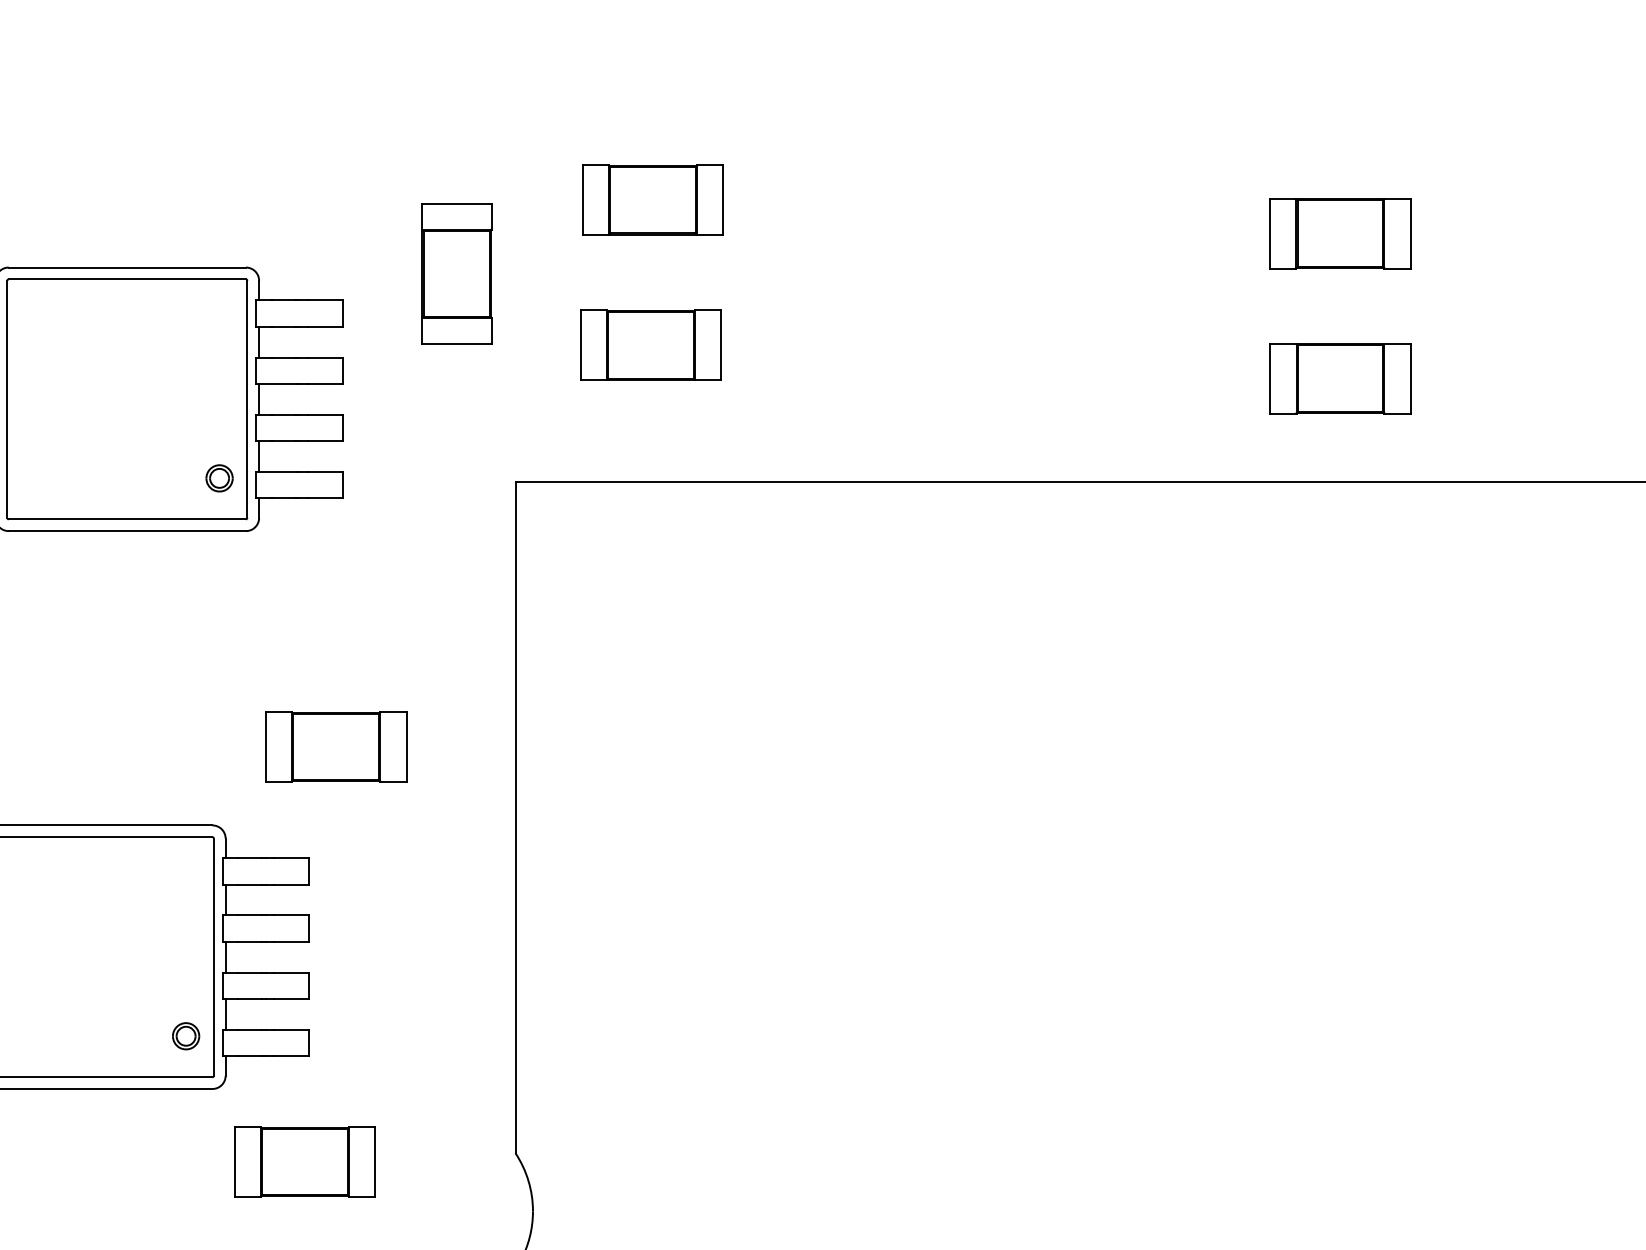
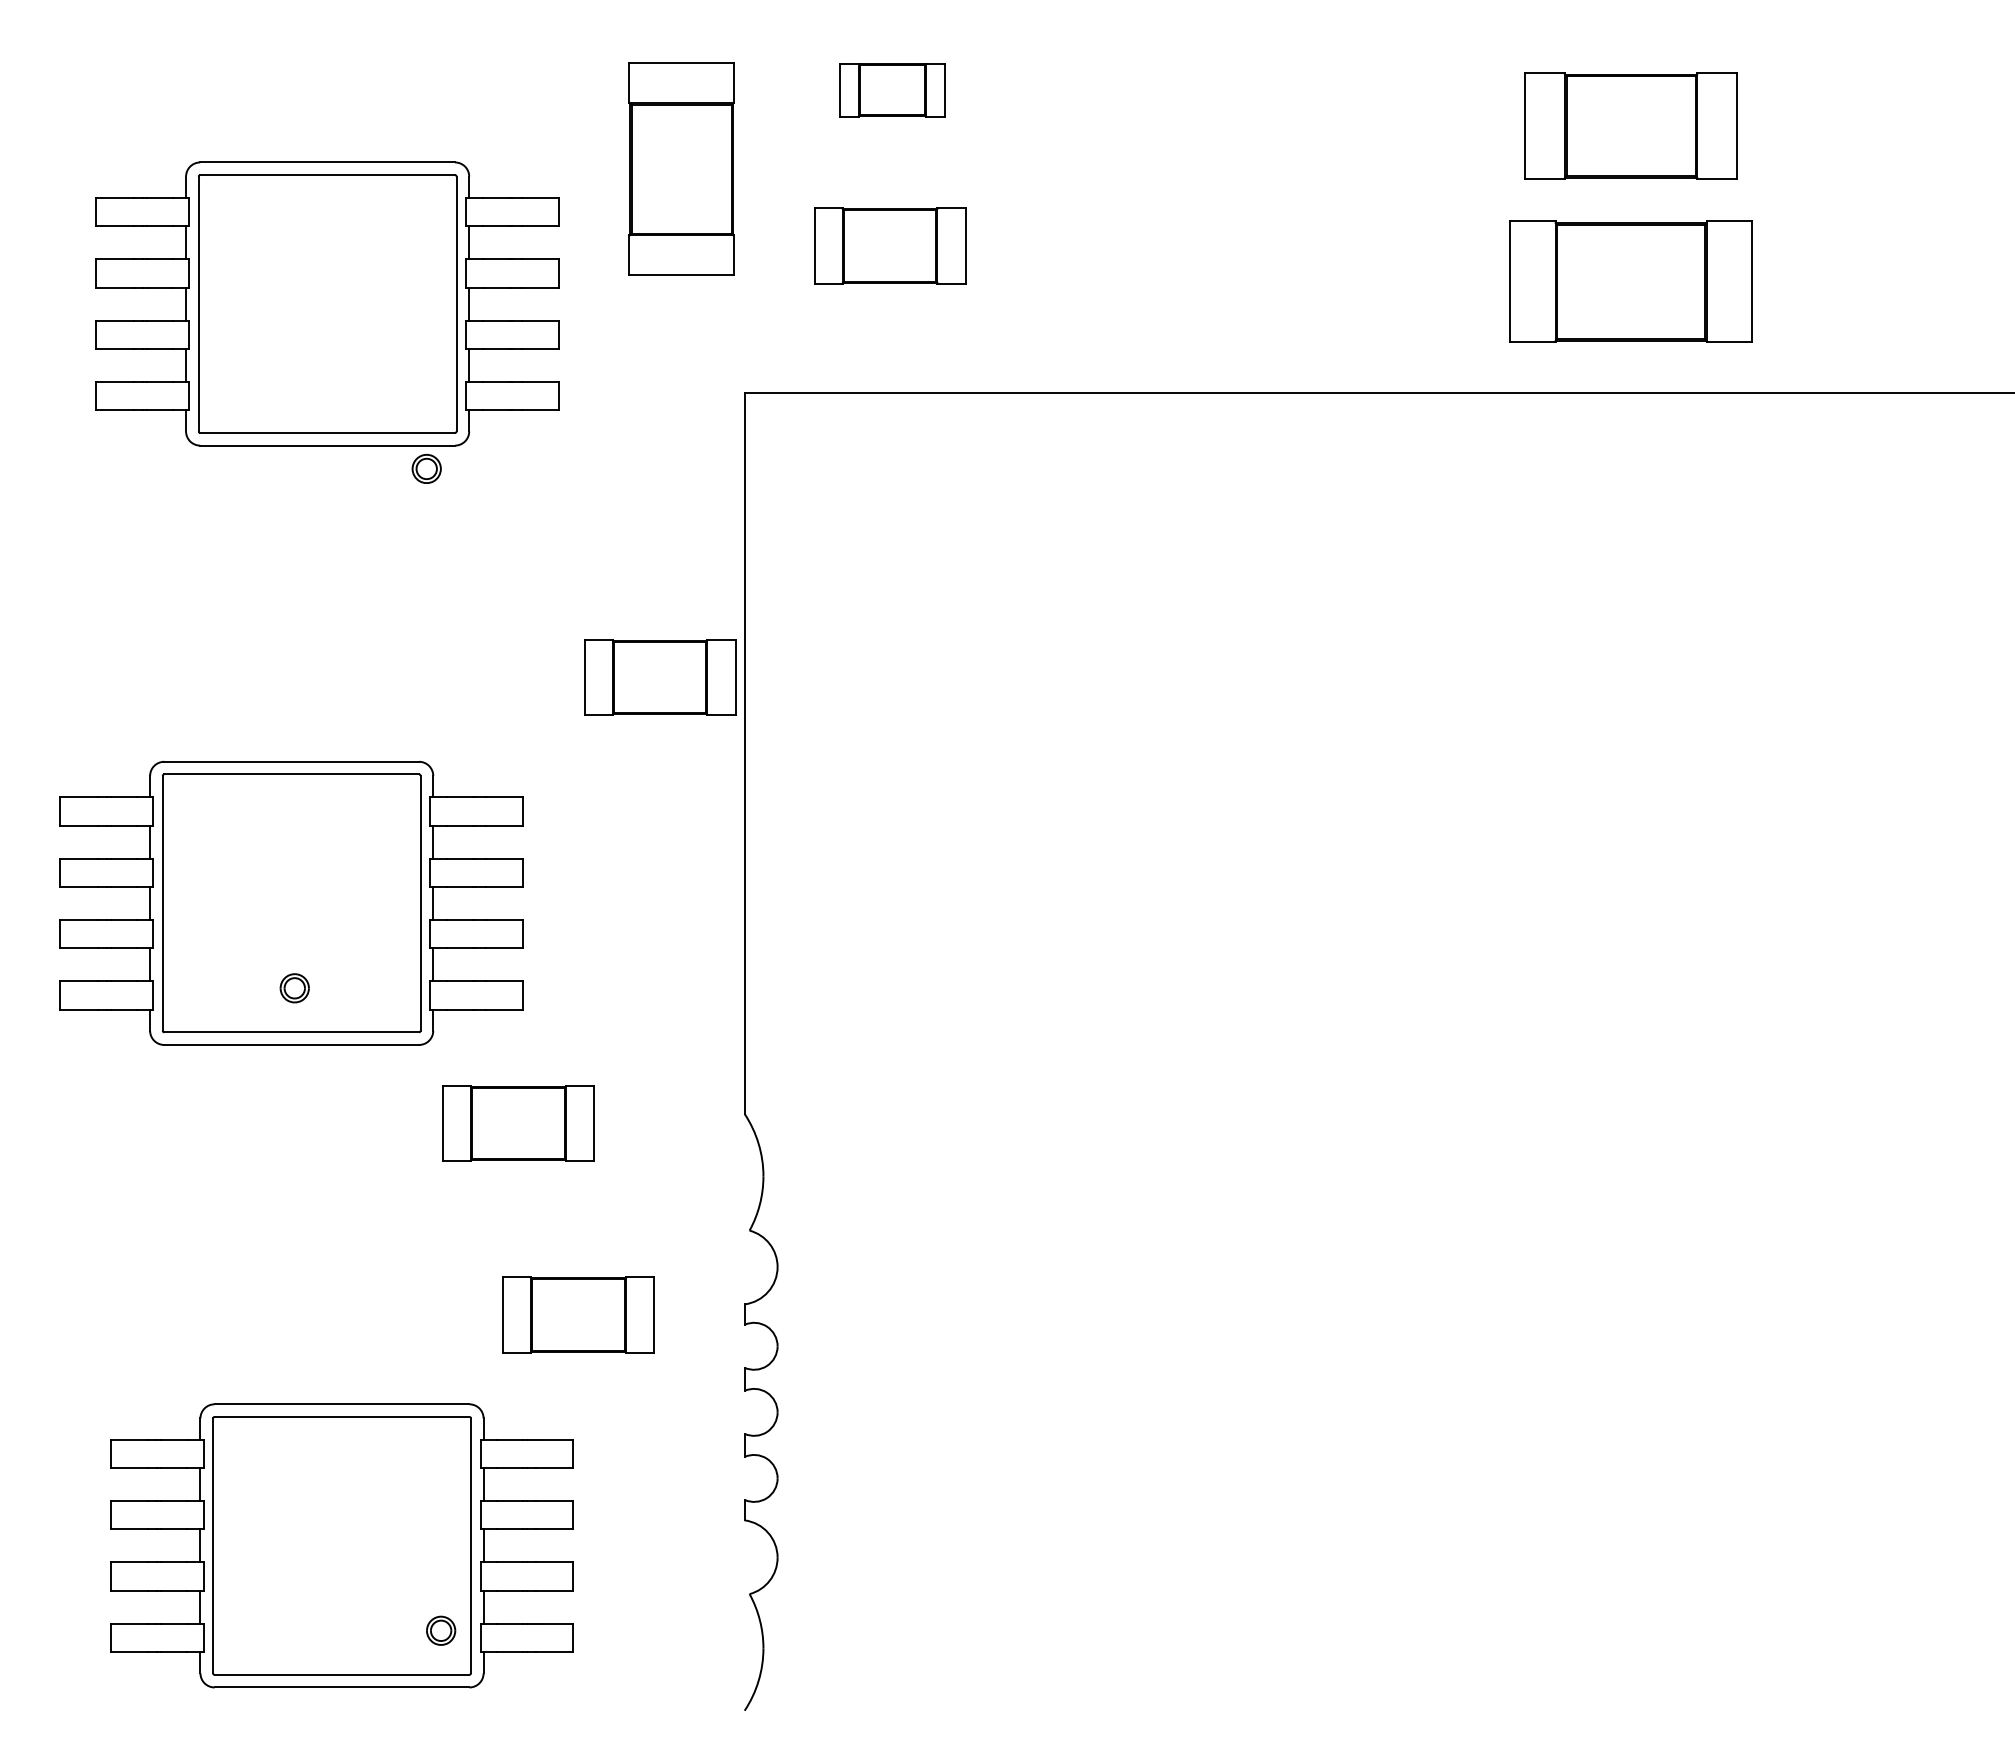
part: (653, 199) -> (892, 89), size x0.7
part: (1340, 233) -> (1630, 125), size x1.4
part: (456, 274) -> (681, 169), size x1.4
part: (1340, 378) -> (1630, 281), size x1.6
part: (219, 477) -> (426, 468), moved
part: (336, 746) -> (660, 677), moved
part: (185, 1036) -> (294, 988), moved

